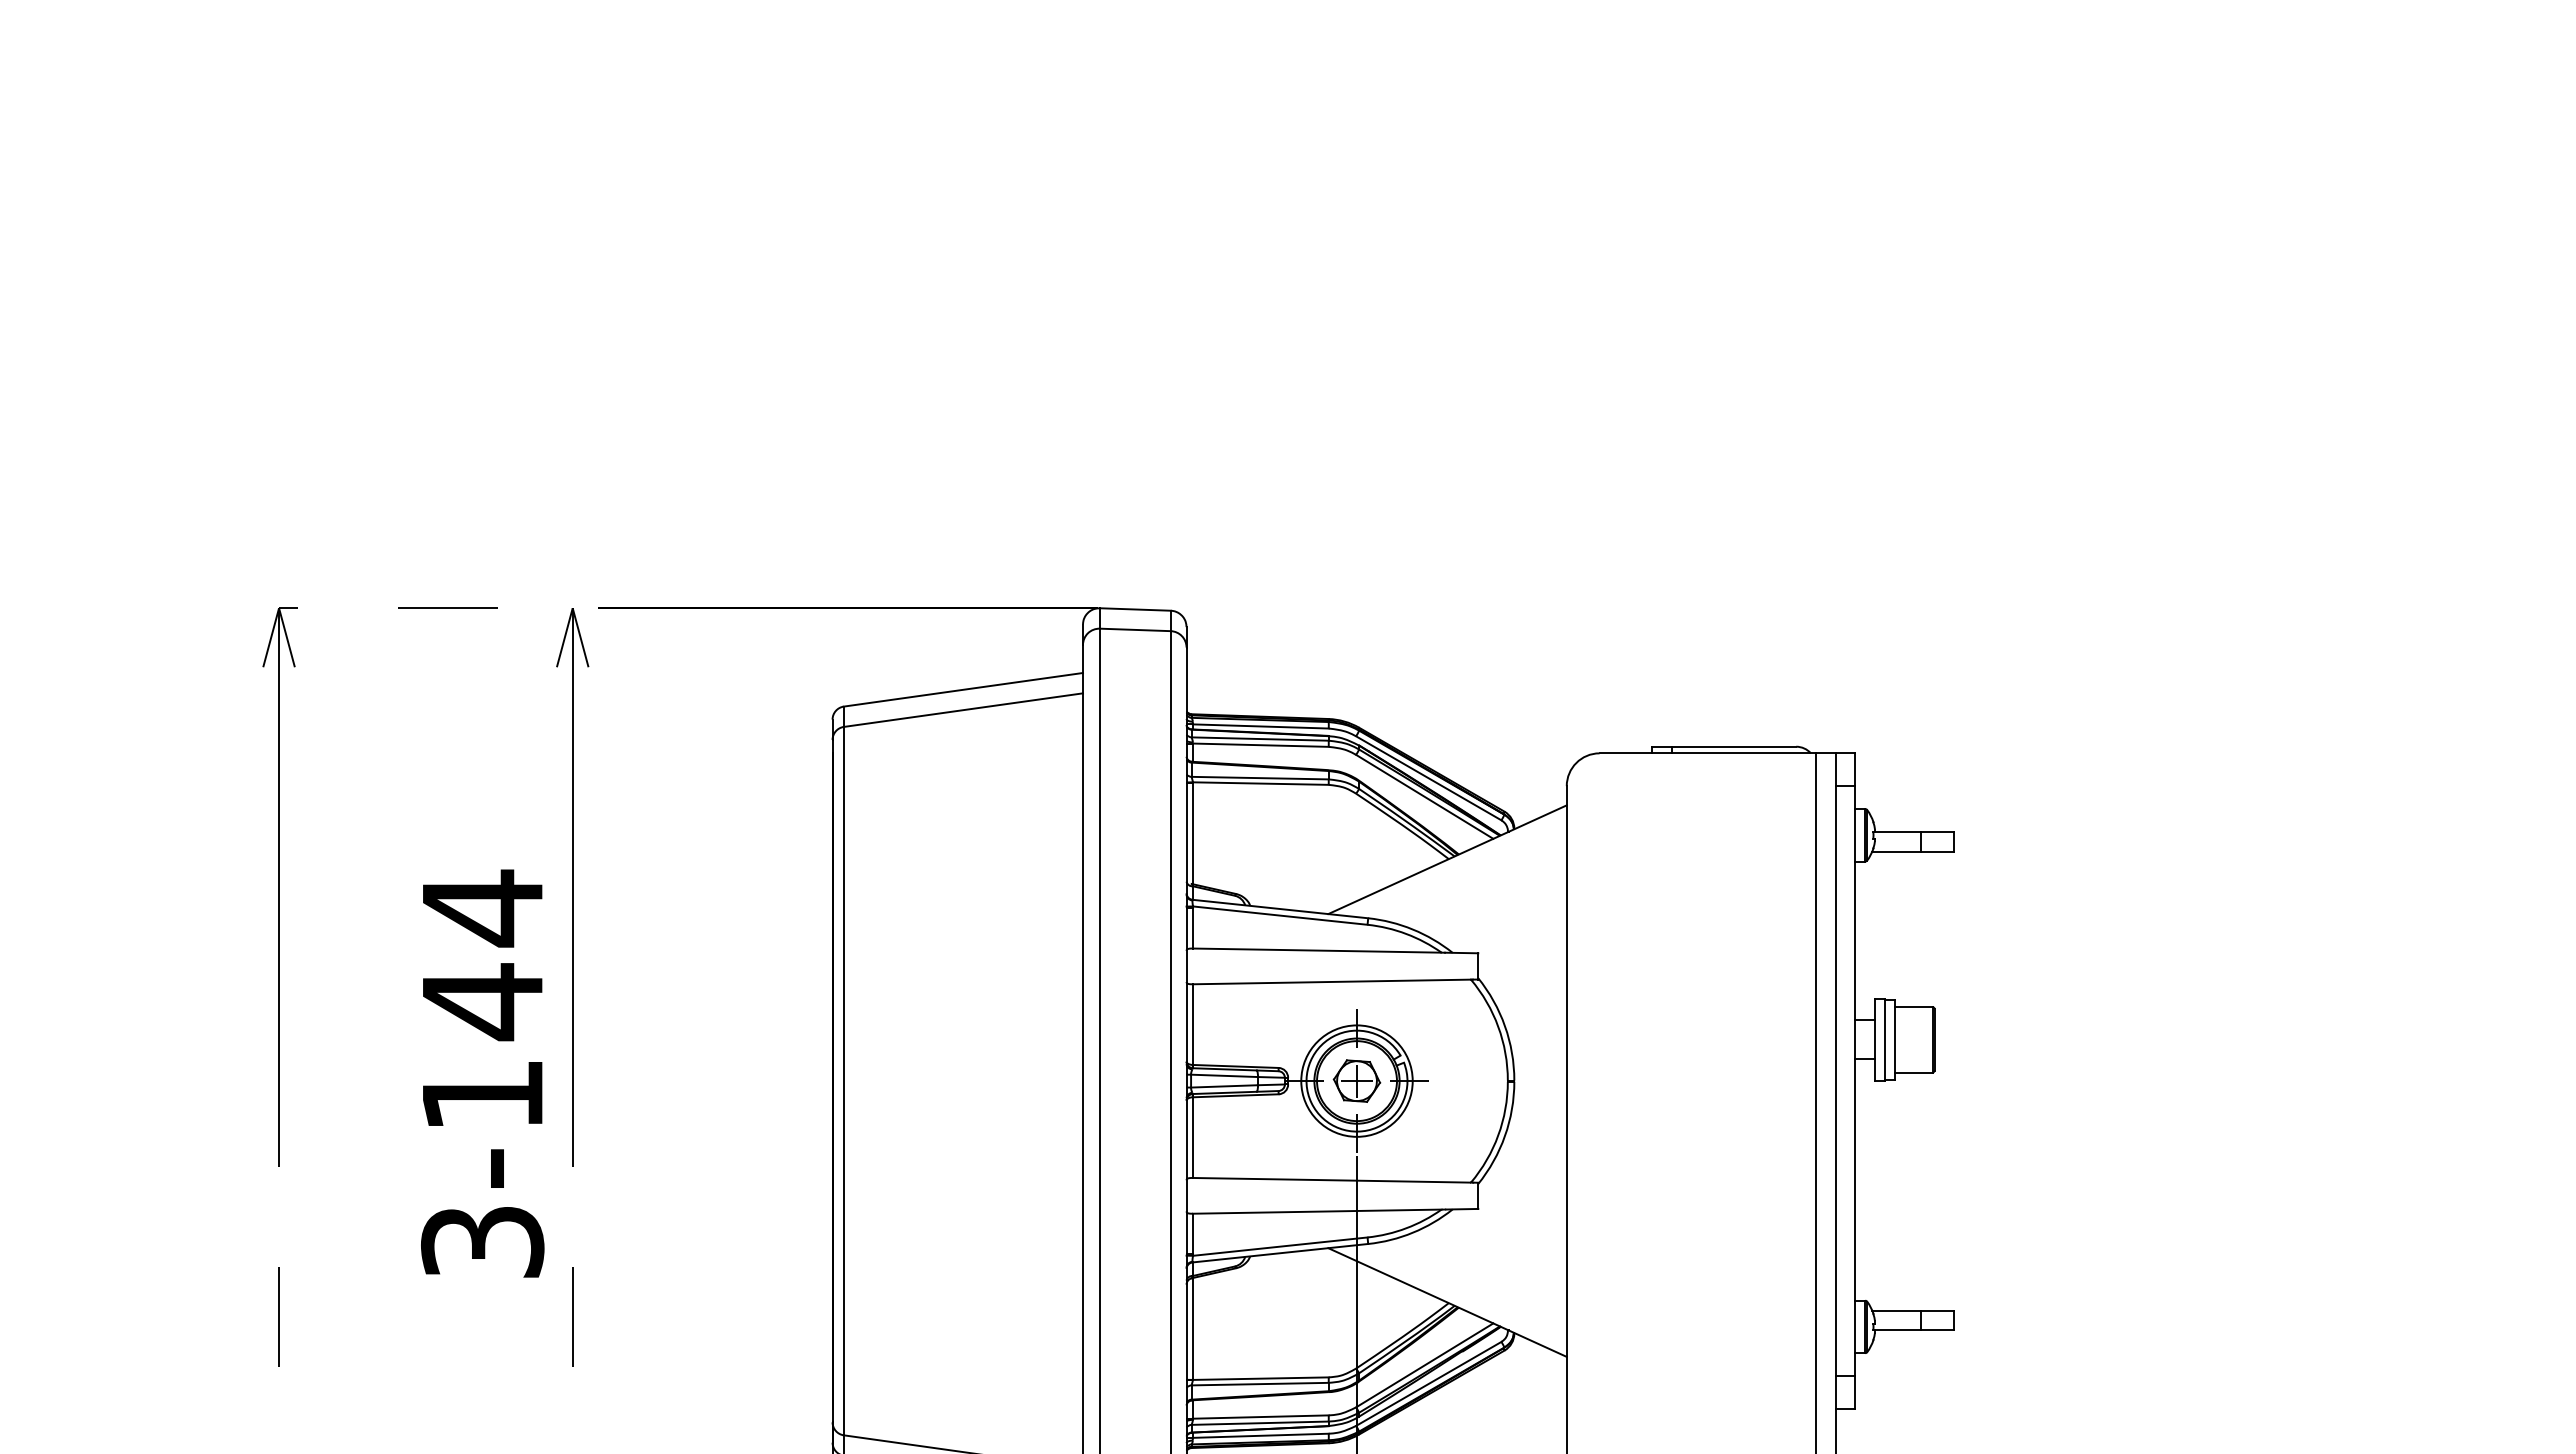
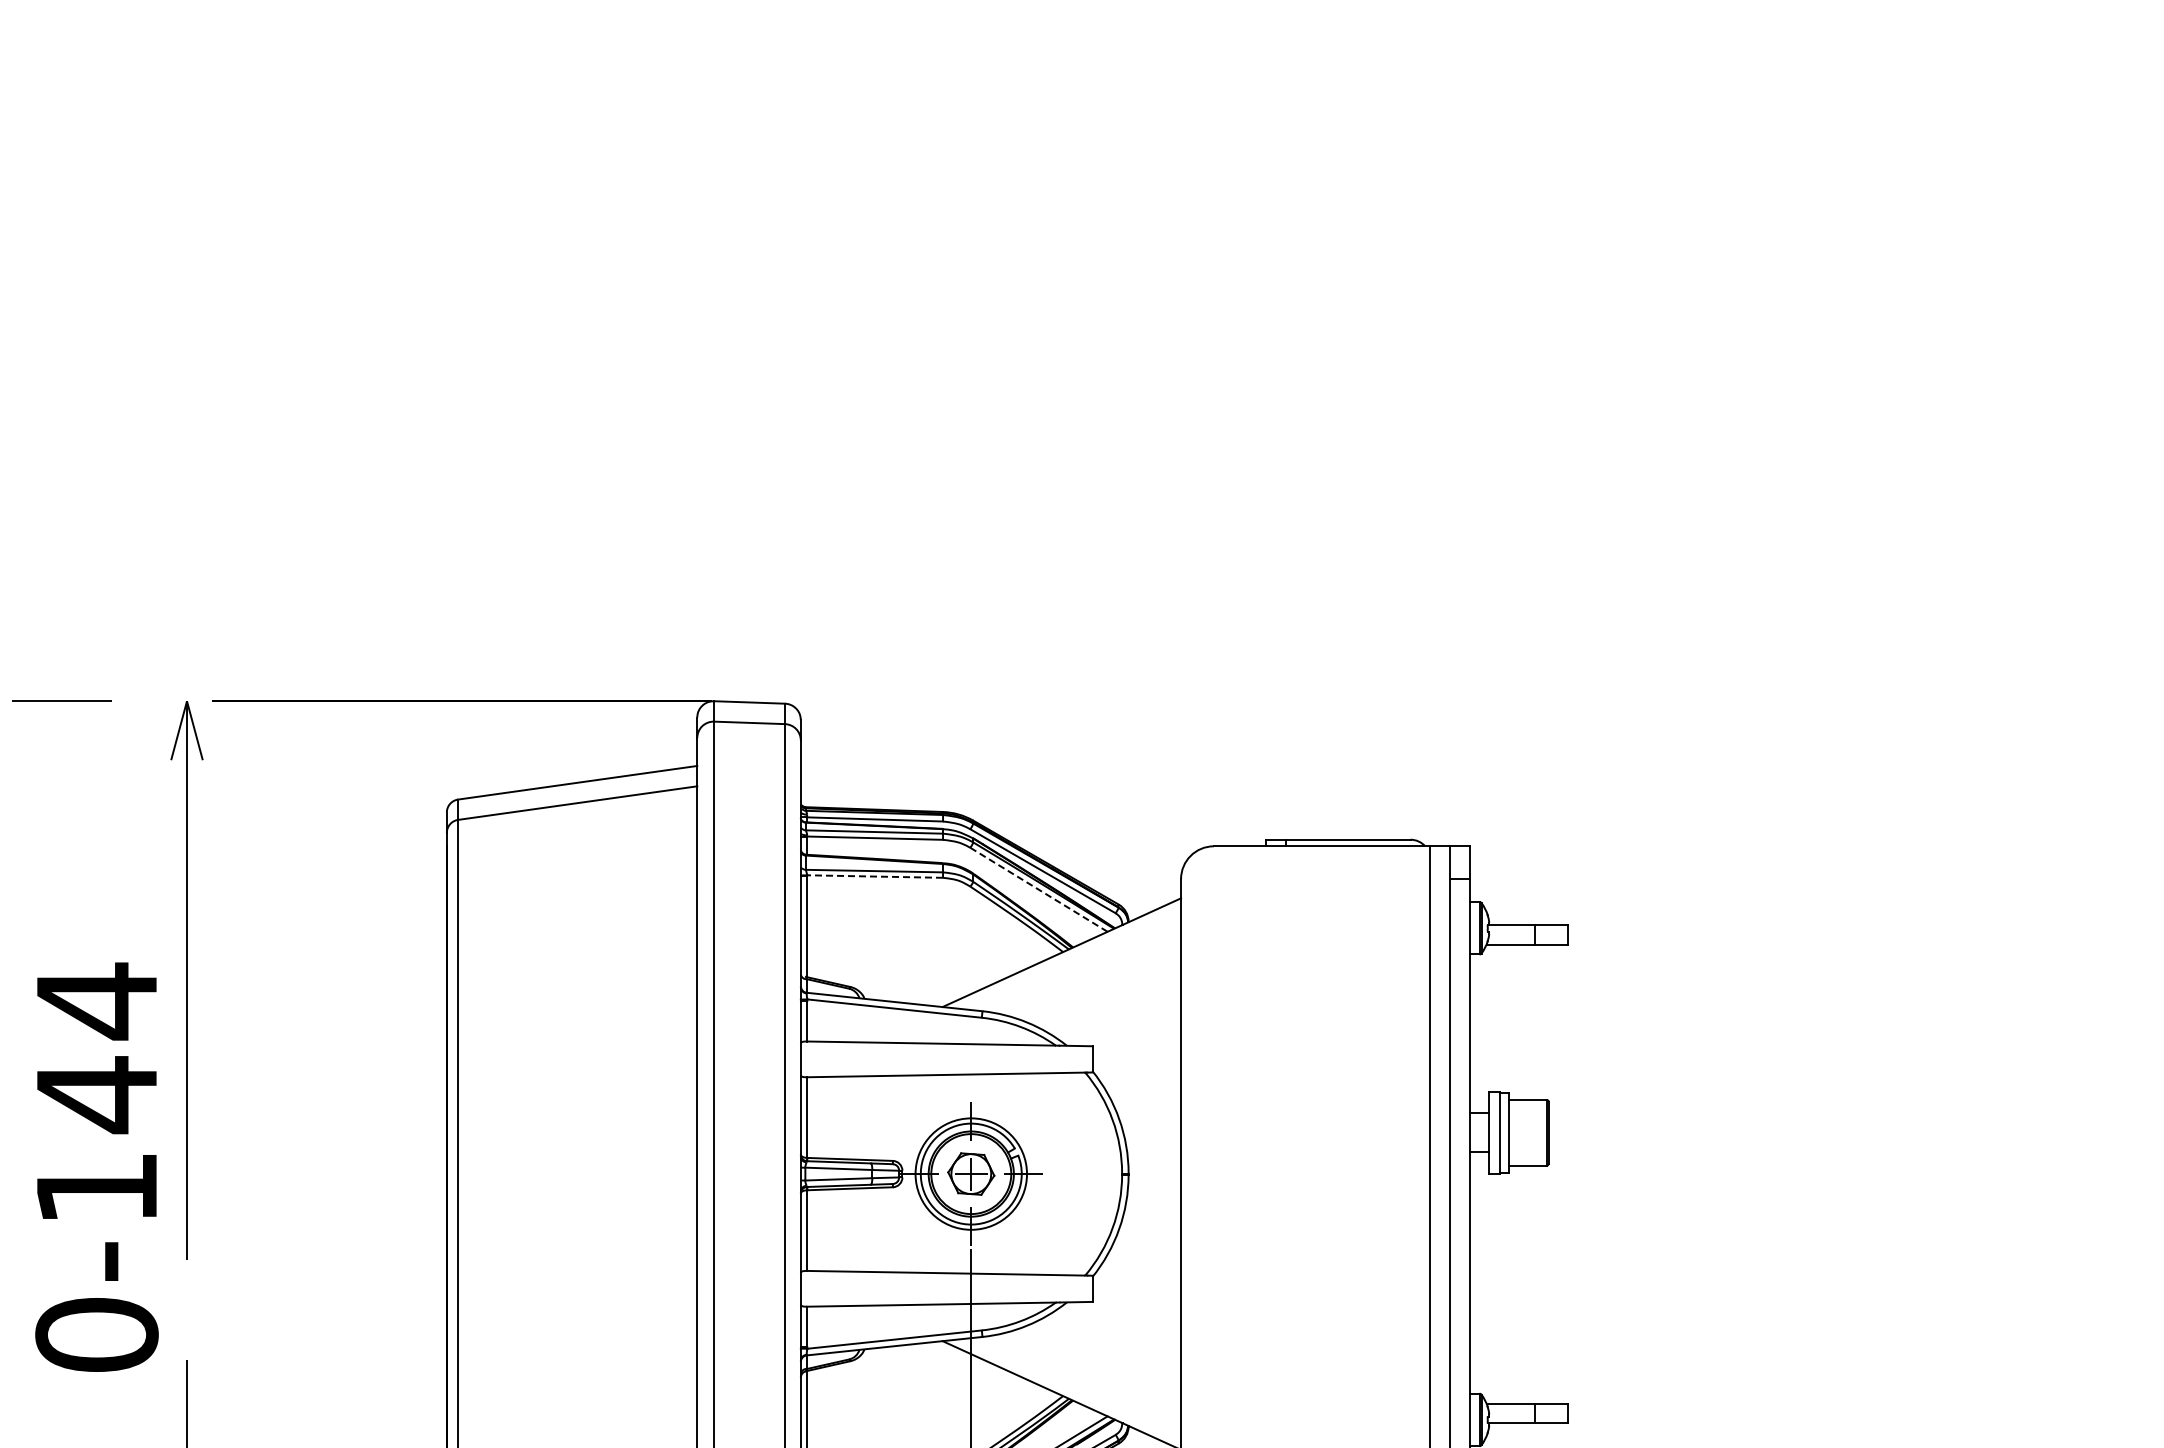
line: (1260, 783) -> (874, 876), solid -> dashed
line: (1424, 796) -> (1038, 889), solid -> dashed
text: (482, 1241) -> (96, 1334), 3-144 -> 0-144

